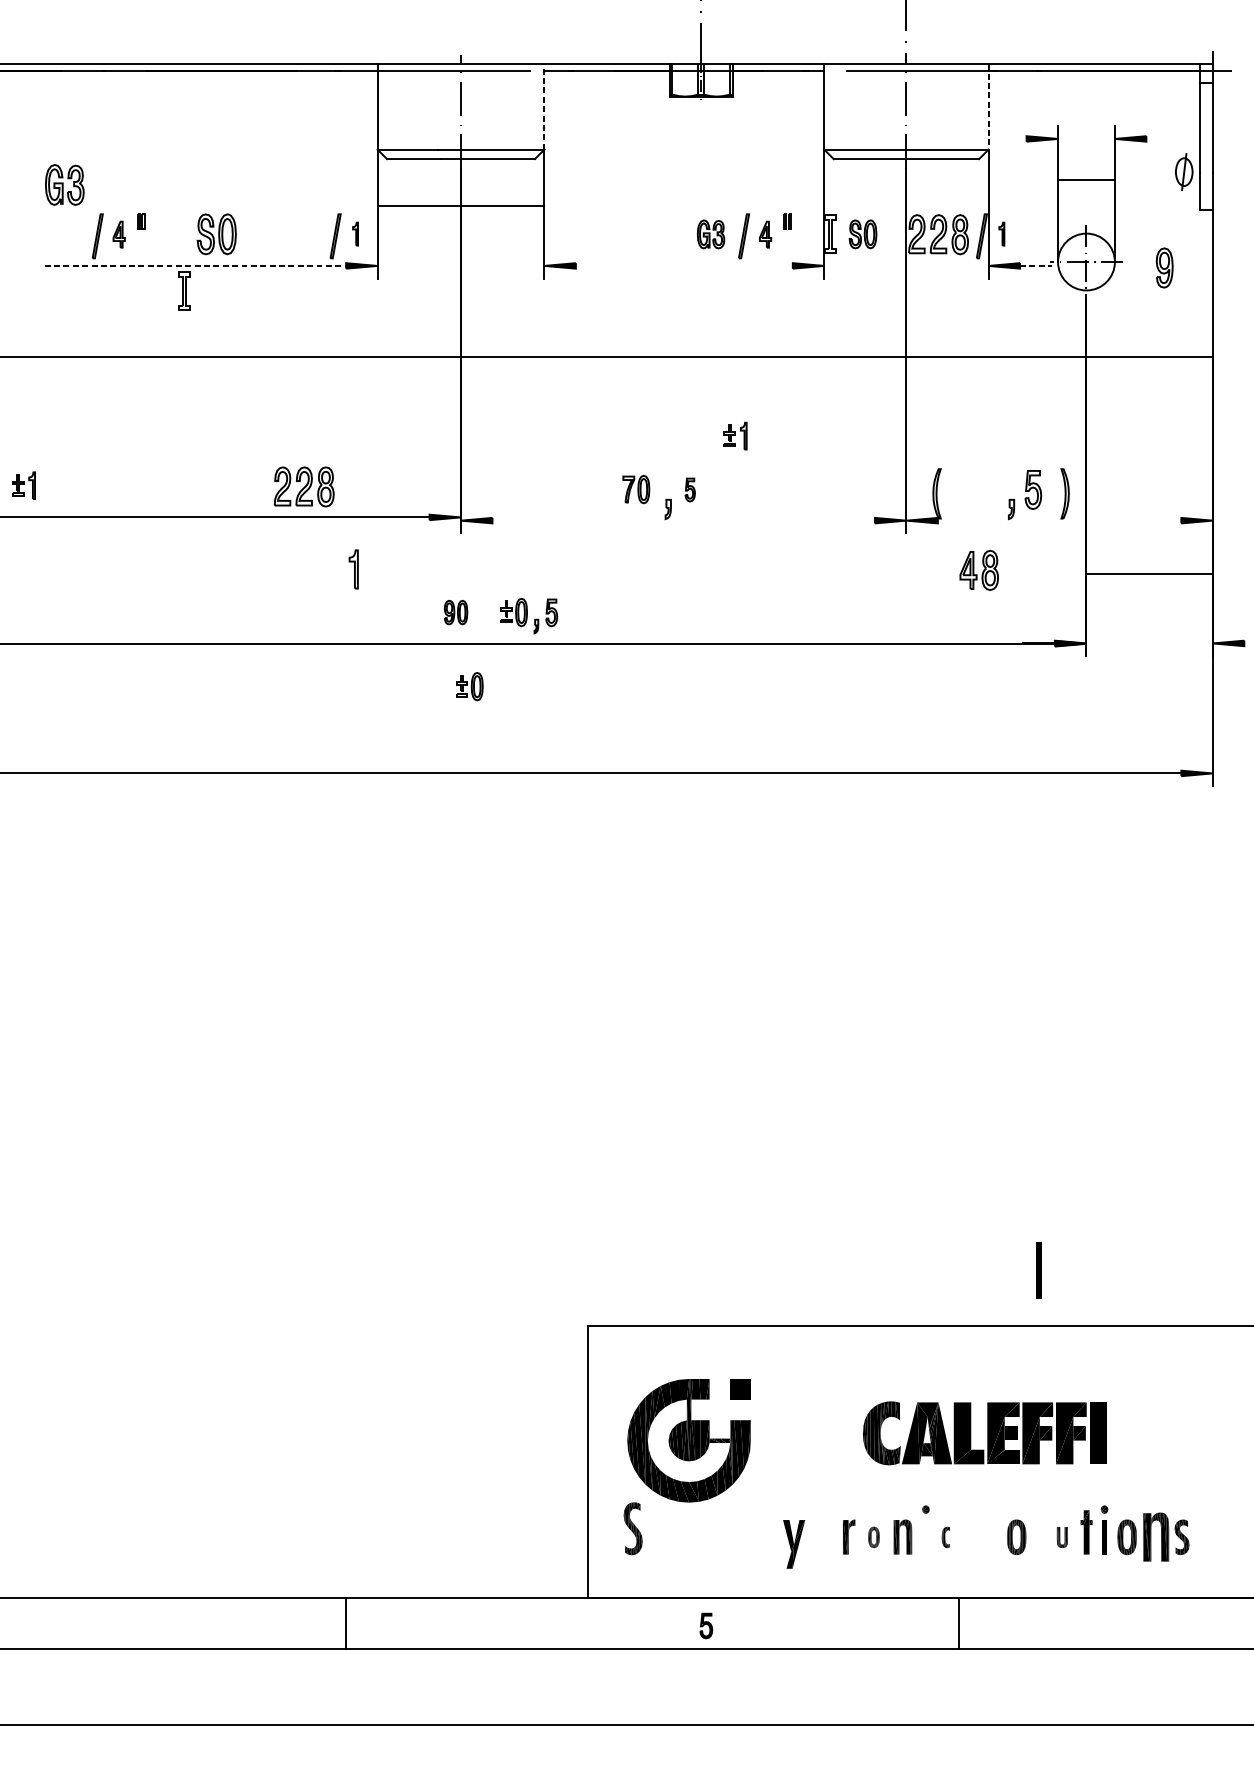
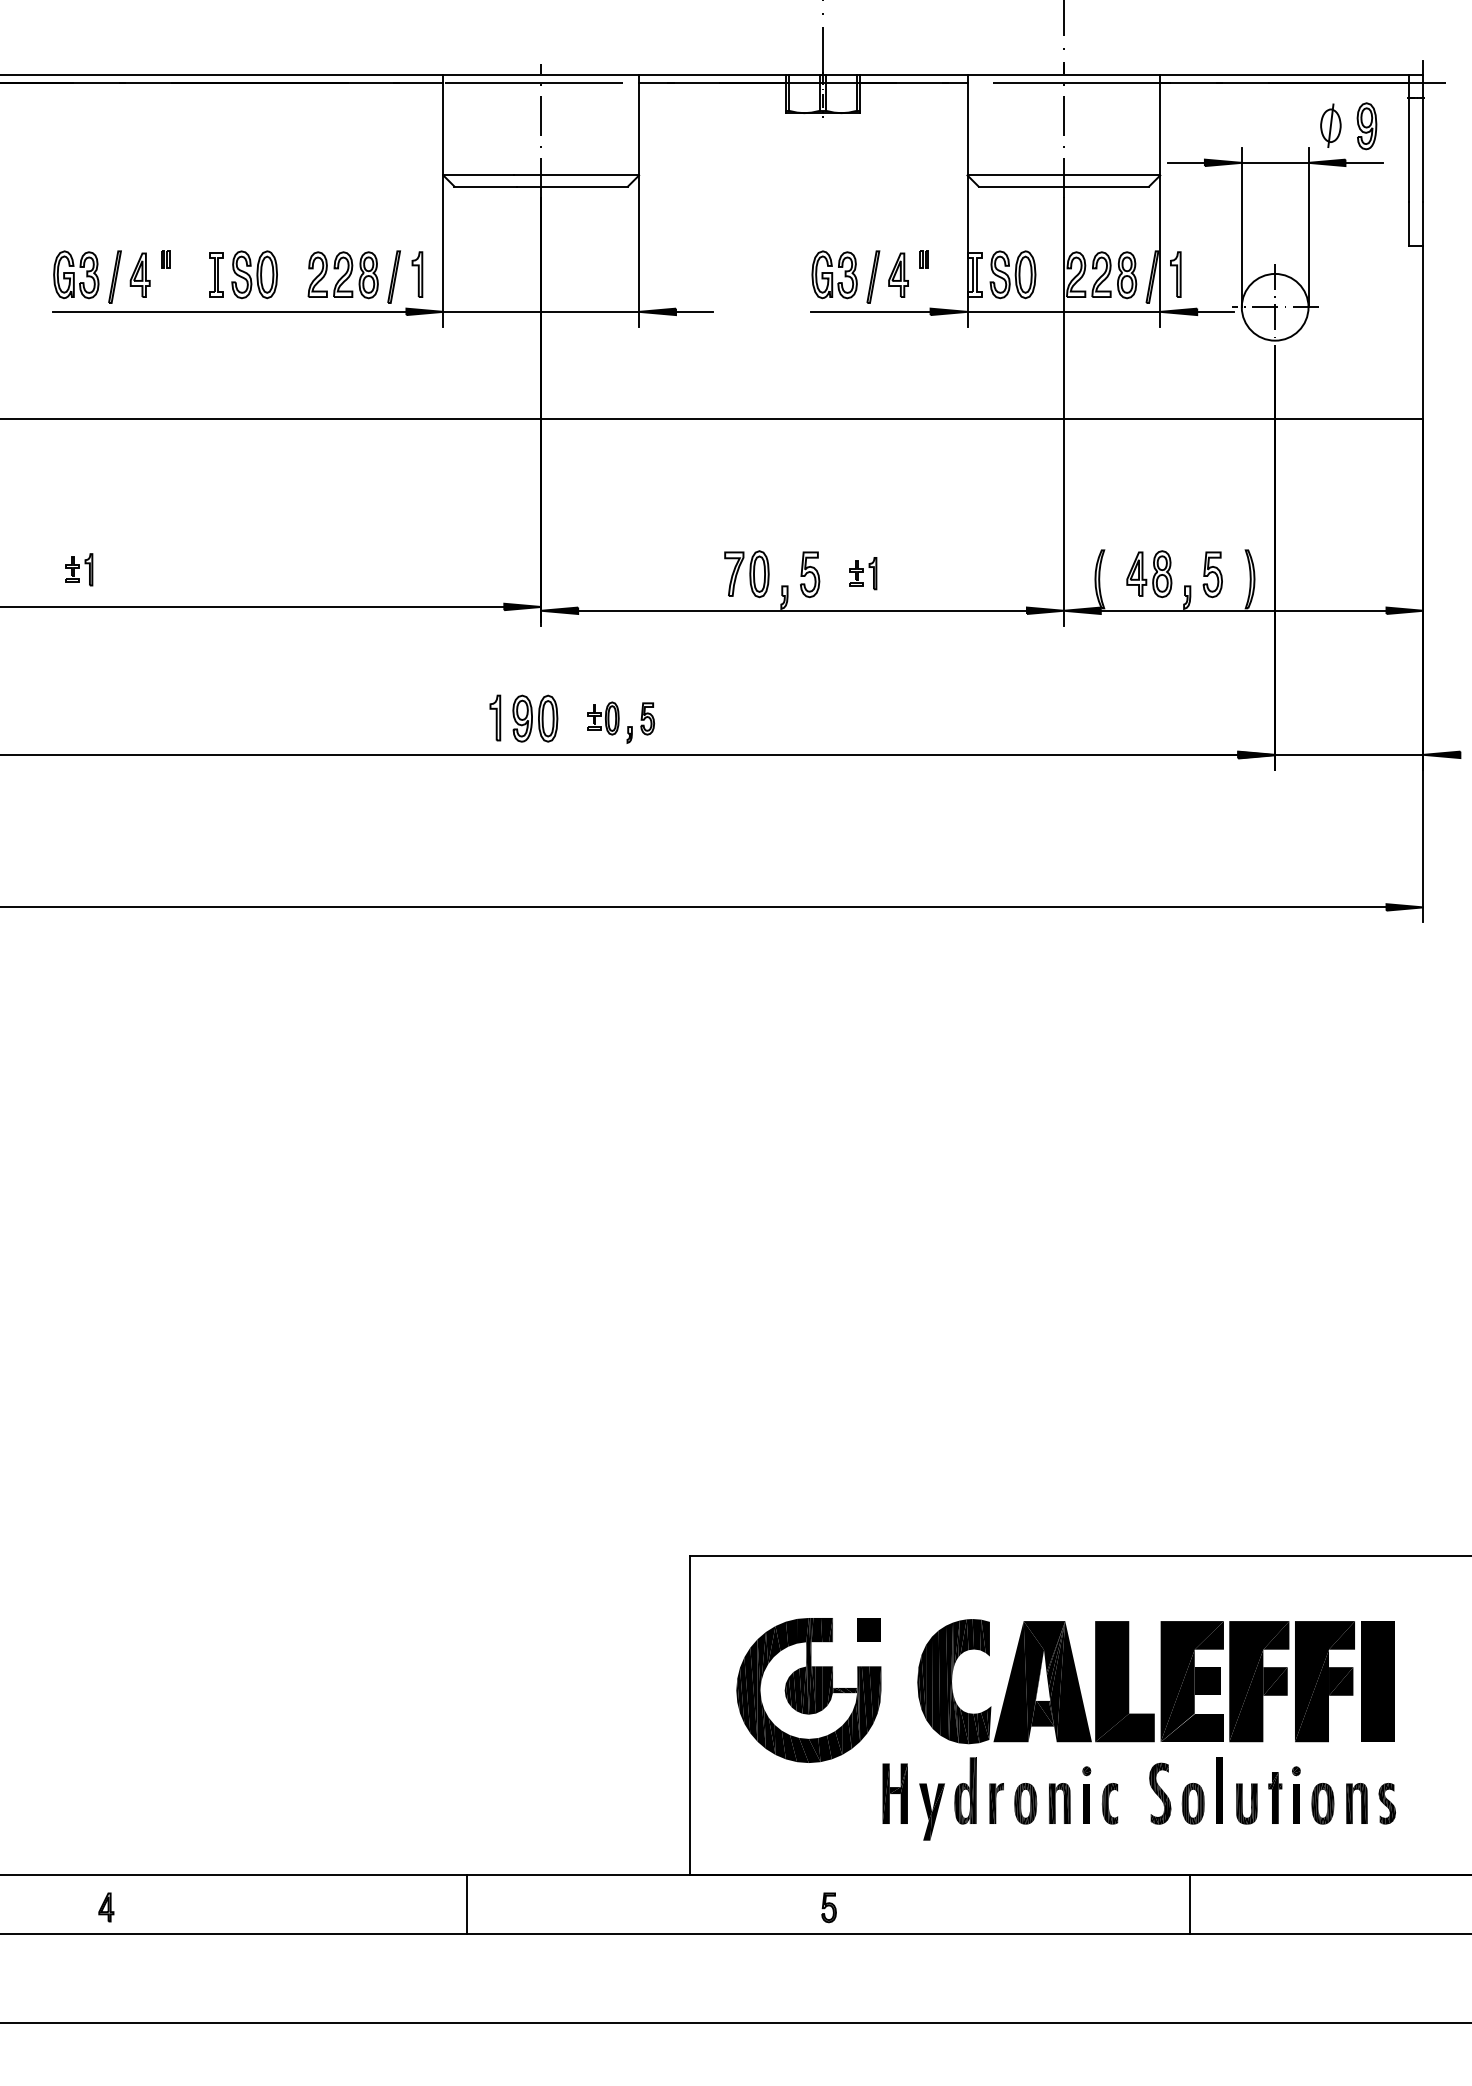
line: (544, 106) -> (639, 124), dashed -> solid
line: (988, 107) -> (1160, 125), dashed -> solid
line: (1010, 138) -> (1185, 162), added
line: (1161, 138) -> (1363, 162), added
part: (1183, 171) -> (1330, 125), moved
line: (1085, 179) -> (1274, 162), moved
part: (64, 184) -> (76, 274), moved
line: (461, 205) -> (541, 311), moved
part: (118, 234) -> (139, 274), size x1.43
part: (355, 234) -> (417, 274), size x1.67
part: (710, 234) -> (834, 274), size x1.43
part: (765, 234) -> (898, 274), size x1.43
part: (862, 234) -> (1012, 274), size x1.43
part: (1001, 234) -> (1175, 274), size x1.67
line: (195, 265) -> (229, 311), dashed -> solid
line: (591, 265) -> (694, 311), added
line: (741, 265) -> (870, 311), added
line: (906, 265) -> (1063, 311), added
line: (1035, 265) -> (1215, 311), dashed -> solid
part: (1164, 268) -> (1366, 126), moved
part: (184, 291) -> (216, 274), moved
part: (735, 436) -> (863, 573), moved
part: (24, 485) -> (79, 569), moved
part: (303, 487) -> (342, 275), moved
part: (635, 489) -> (746, 574), size x1.43
part: (690, 489) -> (810, 574), size x1.67
line: (683, 520) -> (802, 610), added
line: (1059, 520) -> (1243, 610), added
part: (353, 568) -> (495, 717), moved
part: (979, 570) -> (1149, 574), moved
line: (1149, 574) -> (1349, 754), moved
part: (456, 612) -> (535, 718), size x1.67
part: (469, 686) -> (551, 805), removed
part: (1039, 1270) -> (1219, 1790), moved
part: (984, 1433) -> (1155, 1681), size x1.67
part: (822, 1526) -> (965, 1790), added
part: (633, 1528) -> (1160, 1793), moved
part: (762, 1528) -> (894, 1793), added
part: (873, 1537) -> (1025, 1803), size x1.67
part: (925, 1537) -> (1086, 1803), added
part: (946, 1537) -> (1110, 1803), size x1.67
part: (1062, 1537) -> (1246, 1803), size x1.67
part: (1155, 1537) -> (1356, 1803), size x0.71
line: (346, 1623) -> (467, 1904), moved
line: (959, 1623) -> (1190, 1904), moved
part: (90, 1625) -> (106, 1907), added

